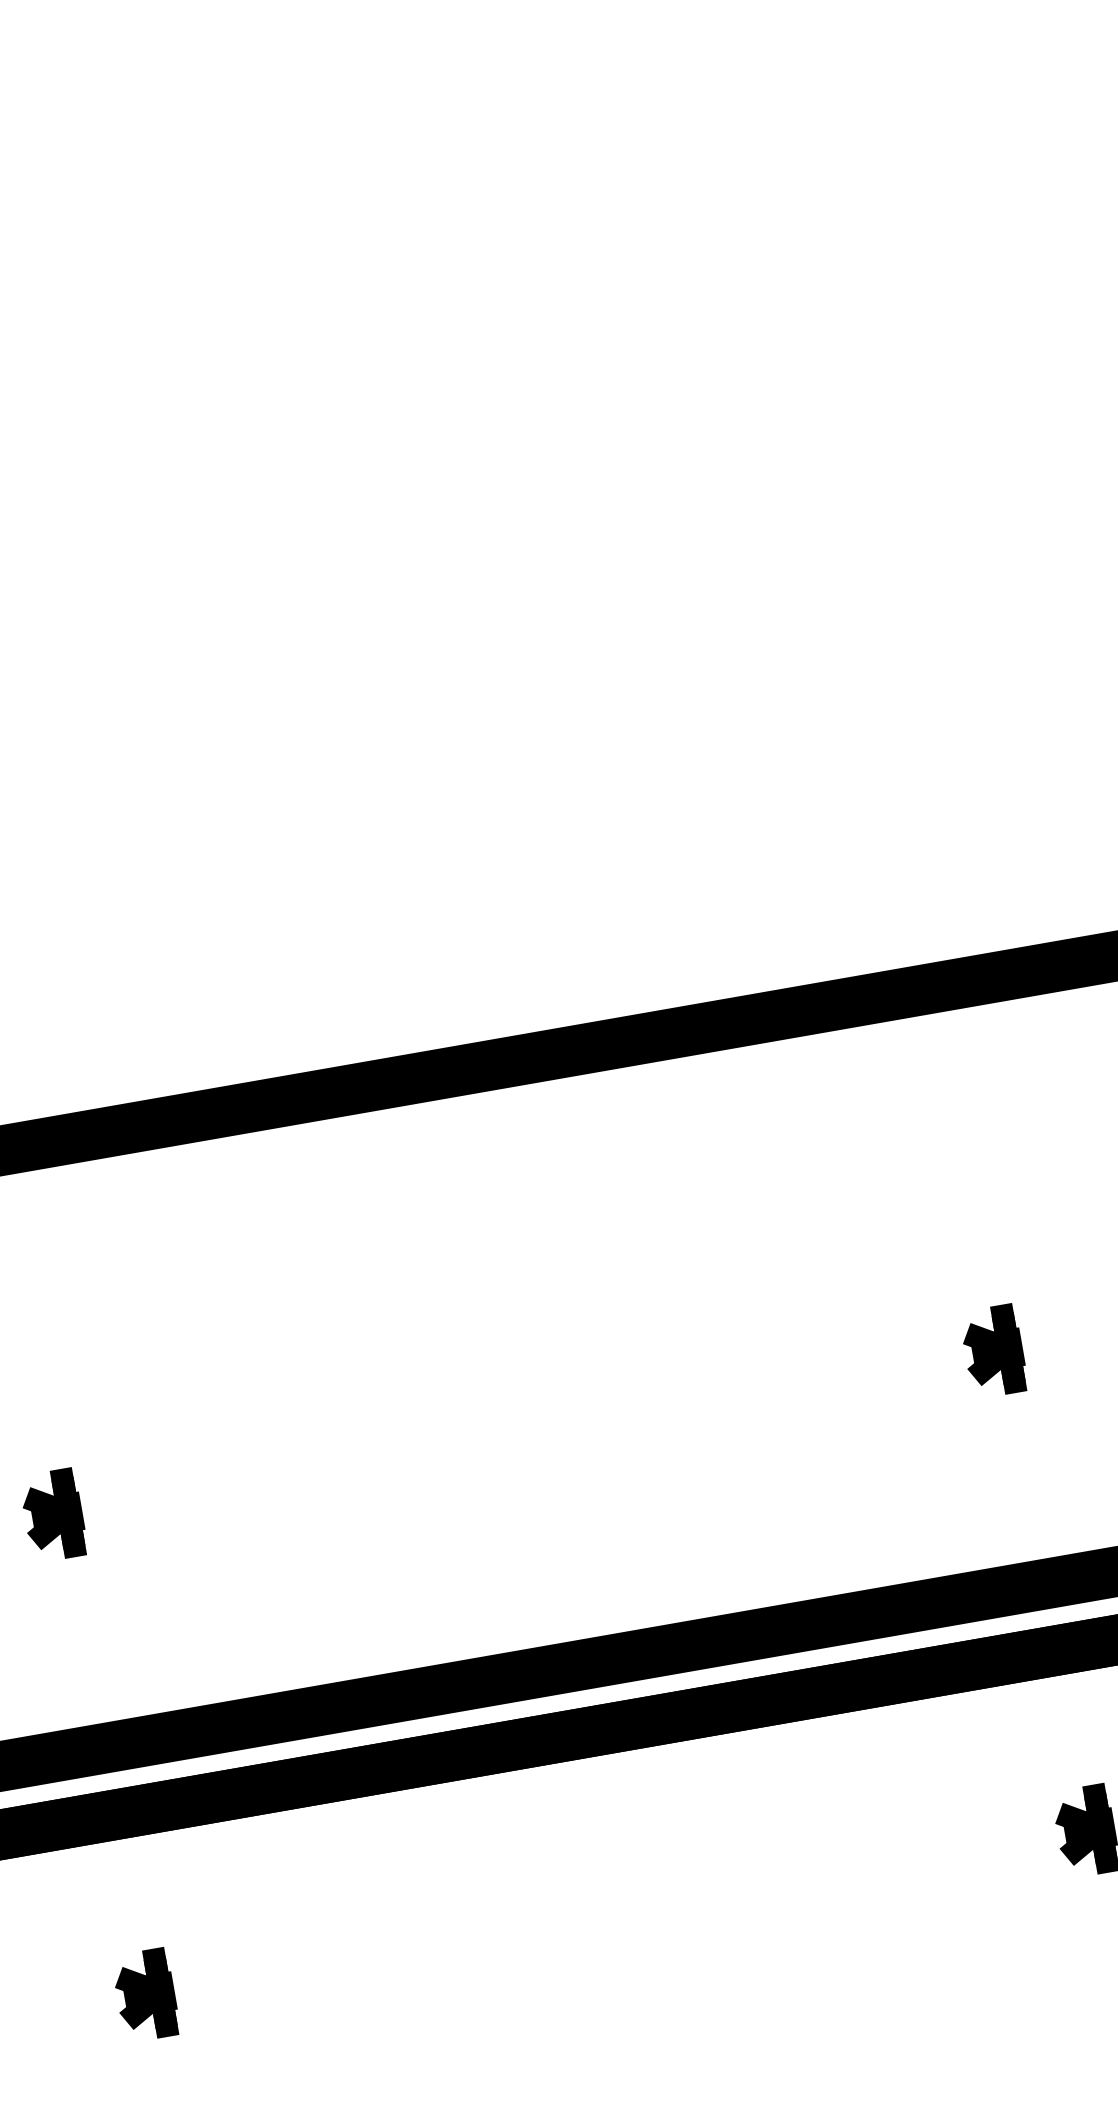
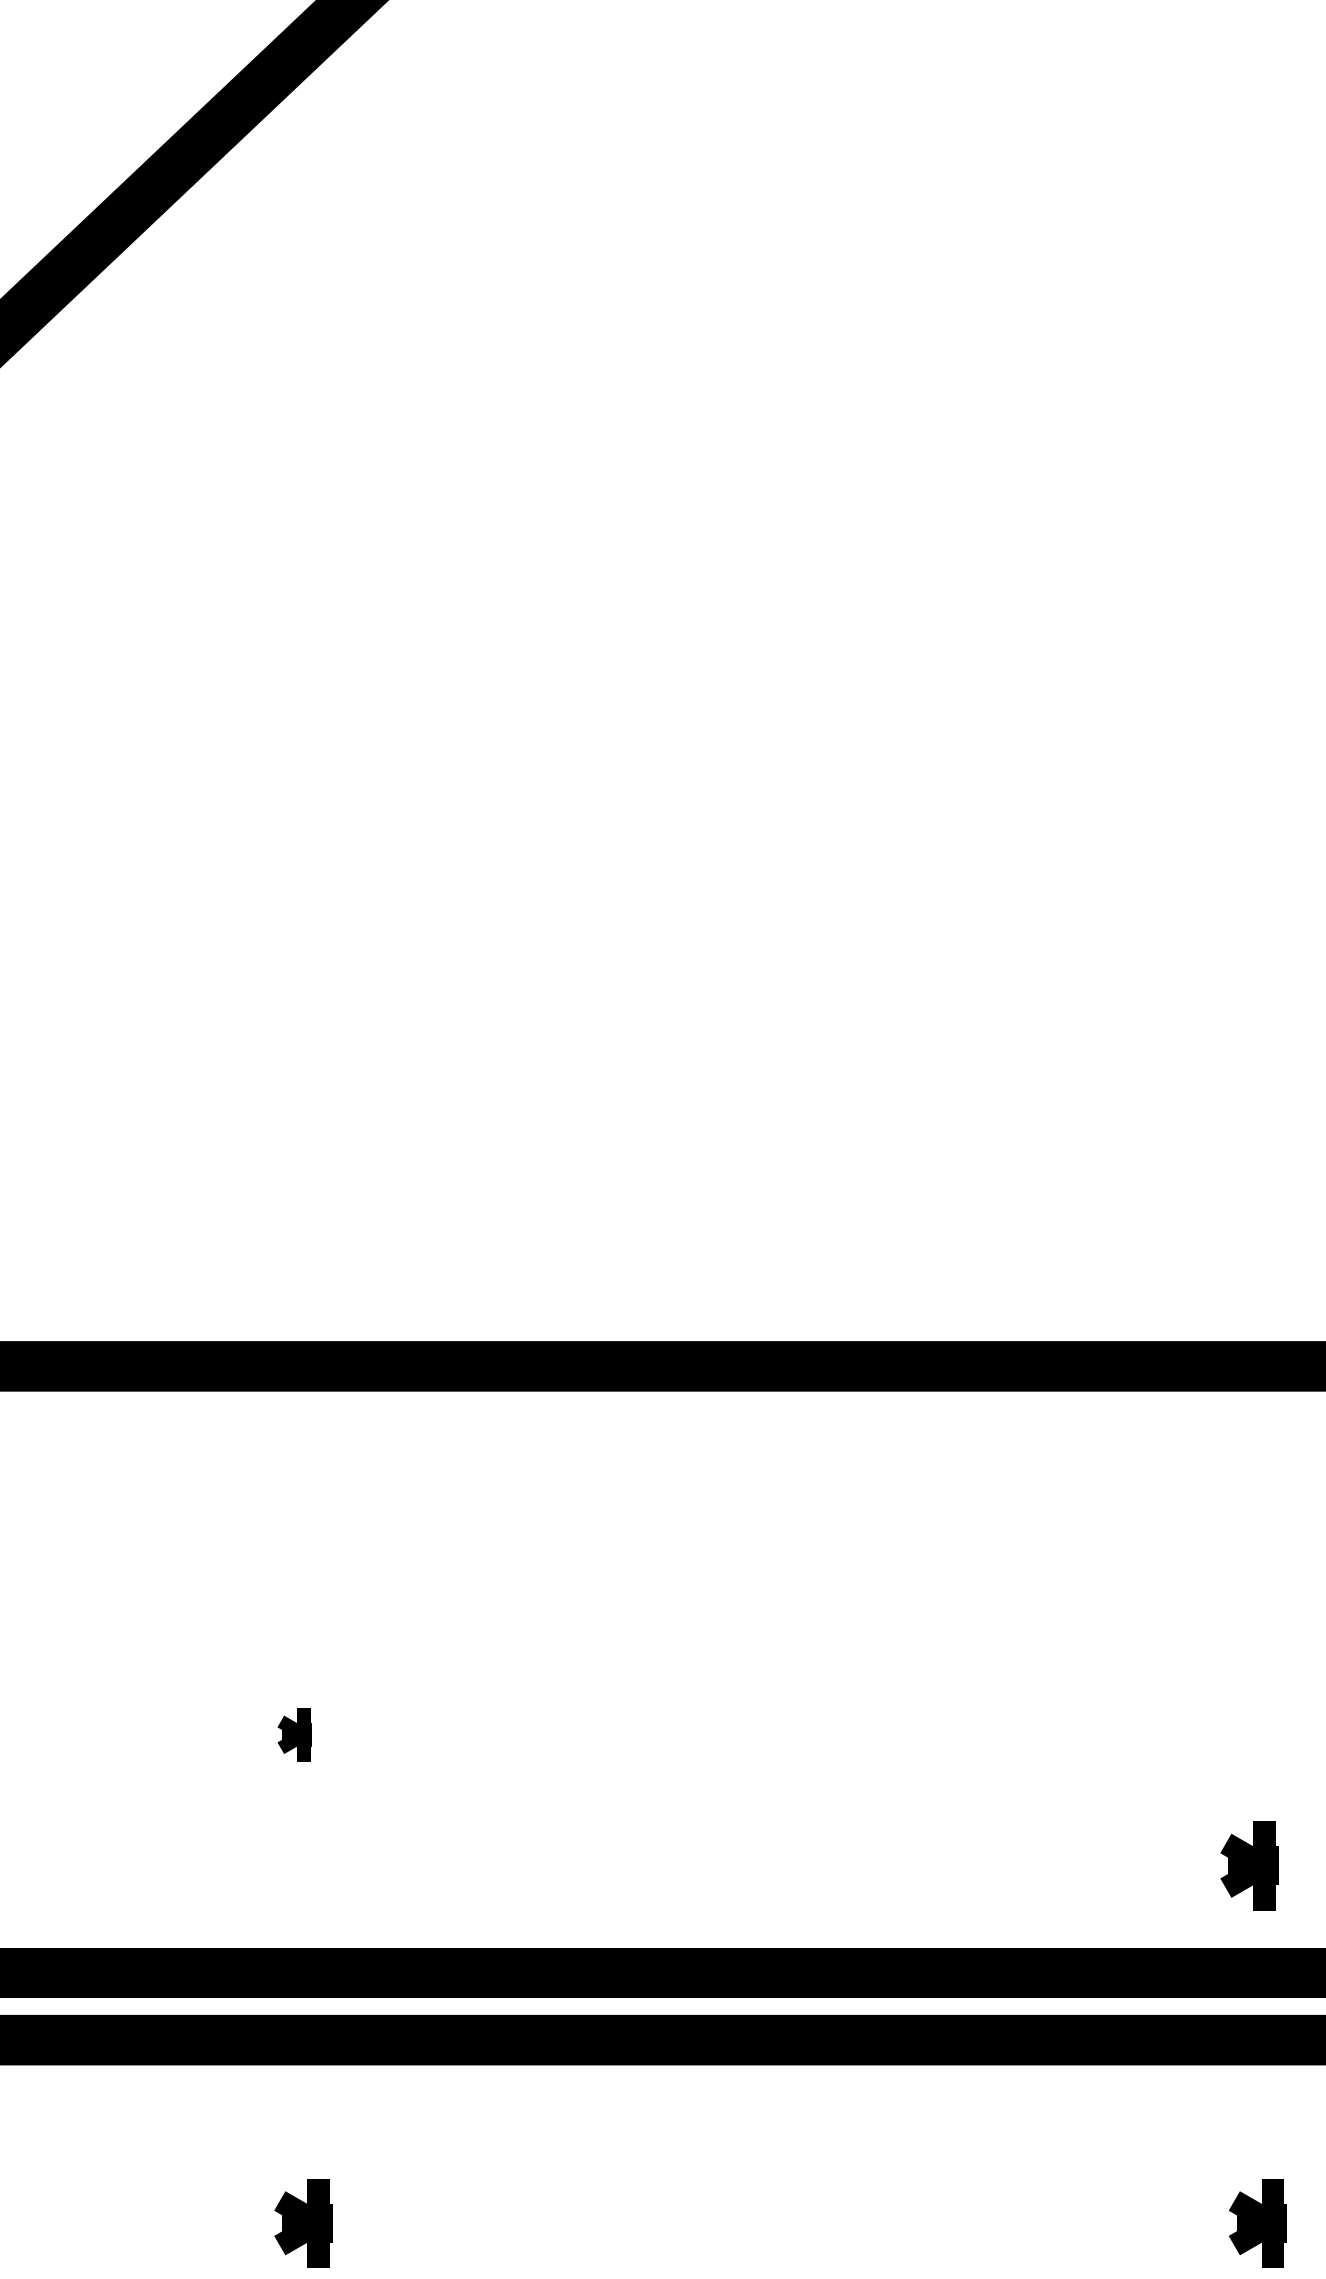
part: (993, 1351) -> (1249, 1865), moved
part: (52, 1515) -> (294, 1734), size x0.6

